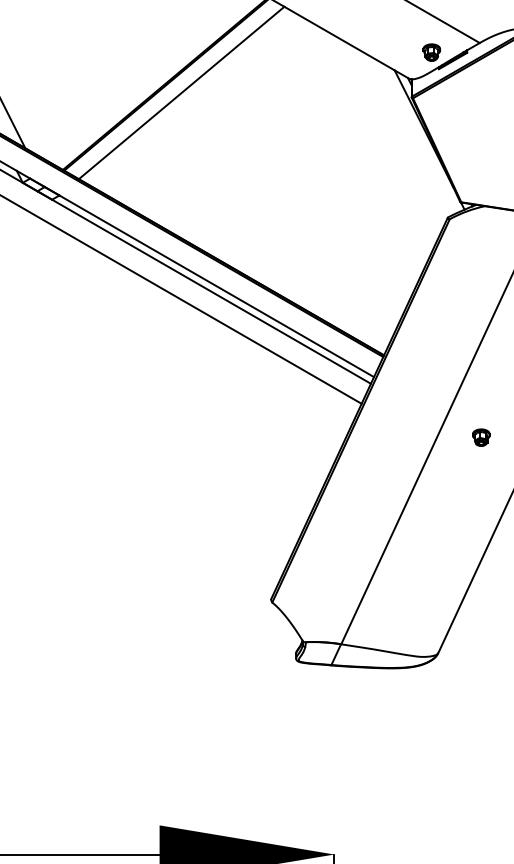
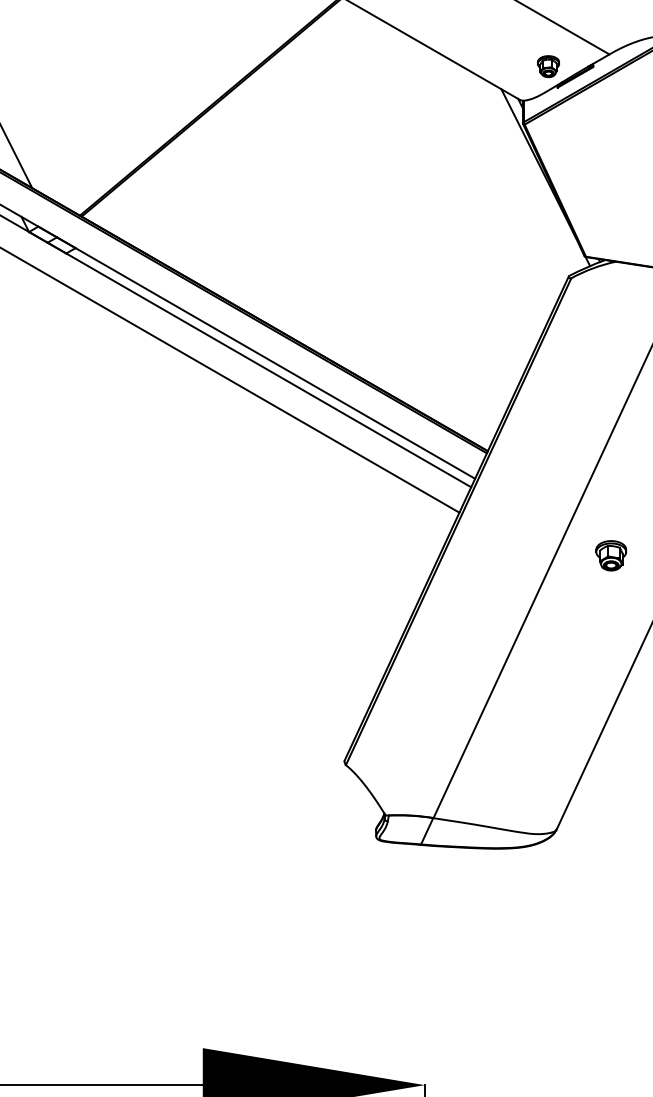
line: (181, 92) -> (230, 117), removed
part: (481, 437) -> (611, 555), size x1.4

